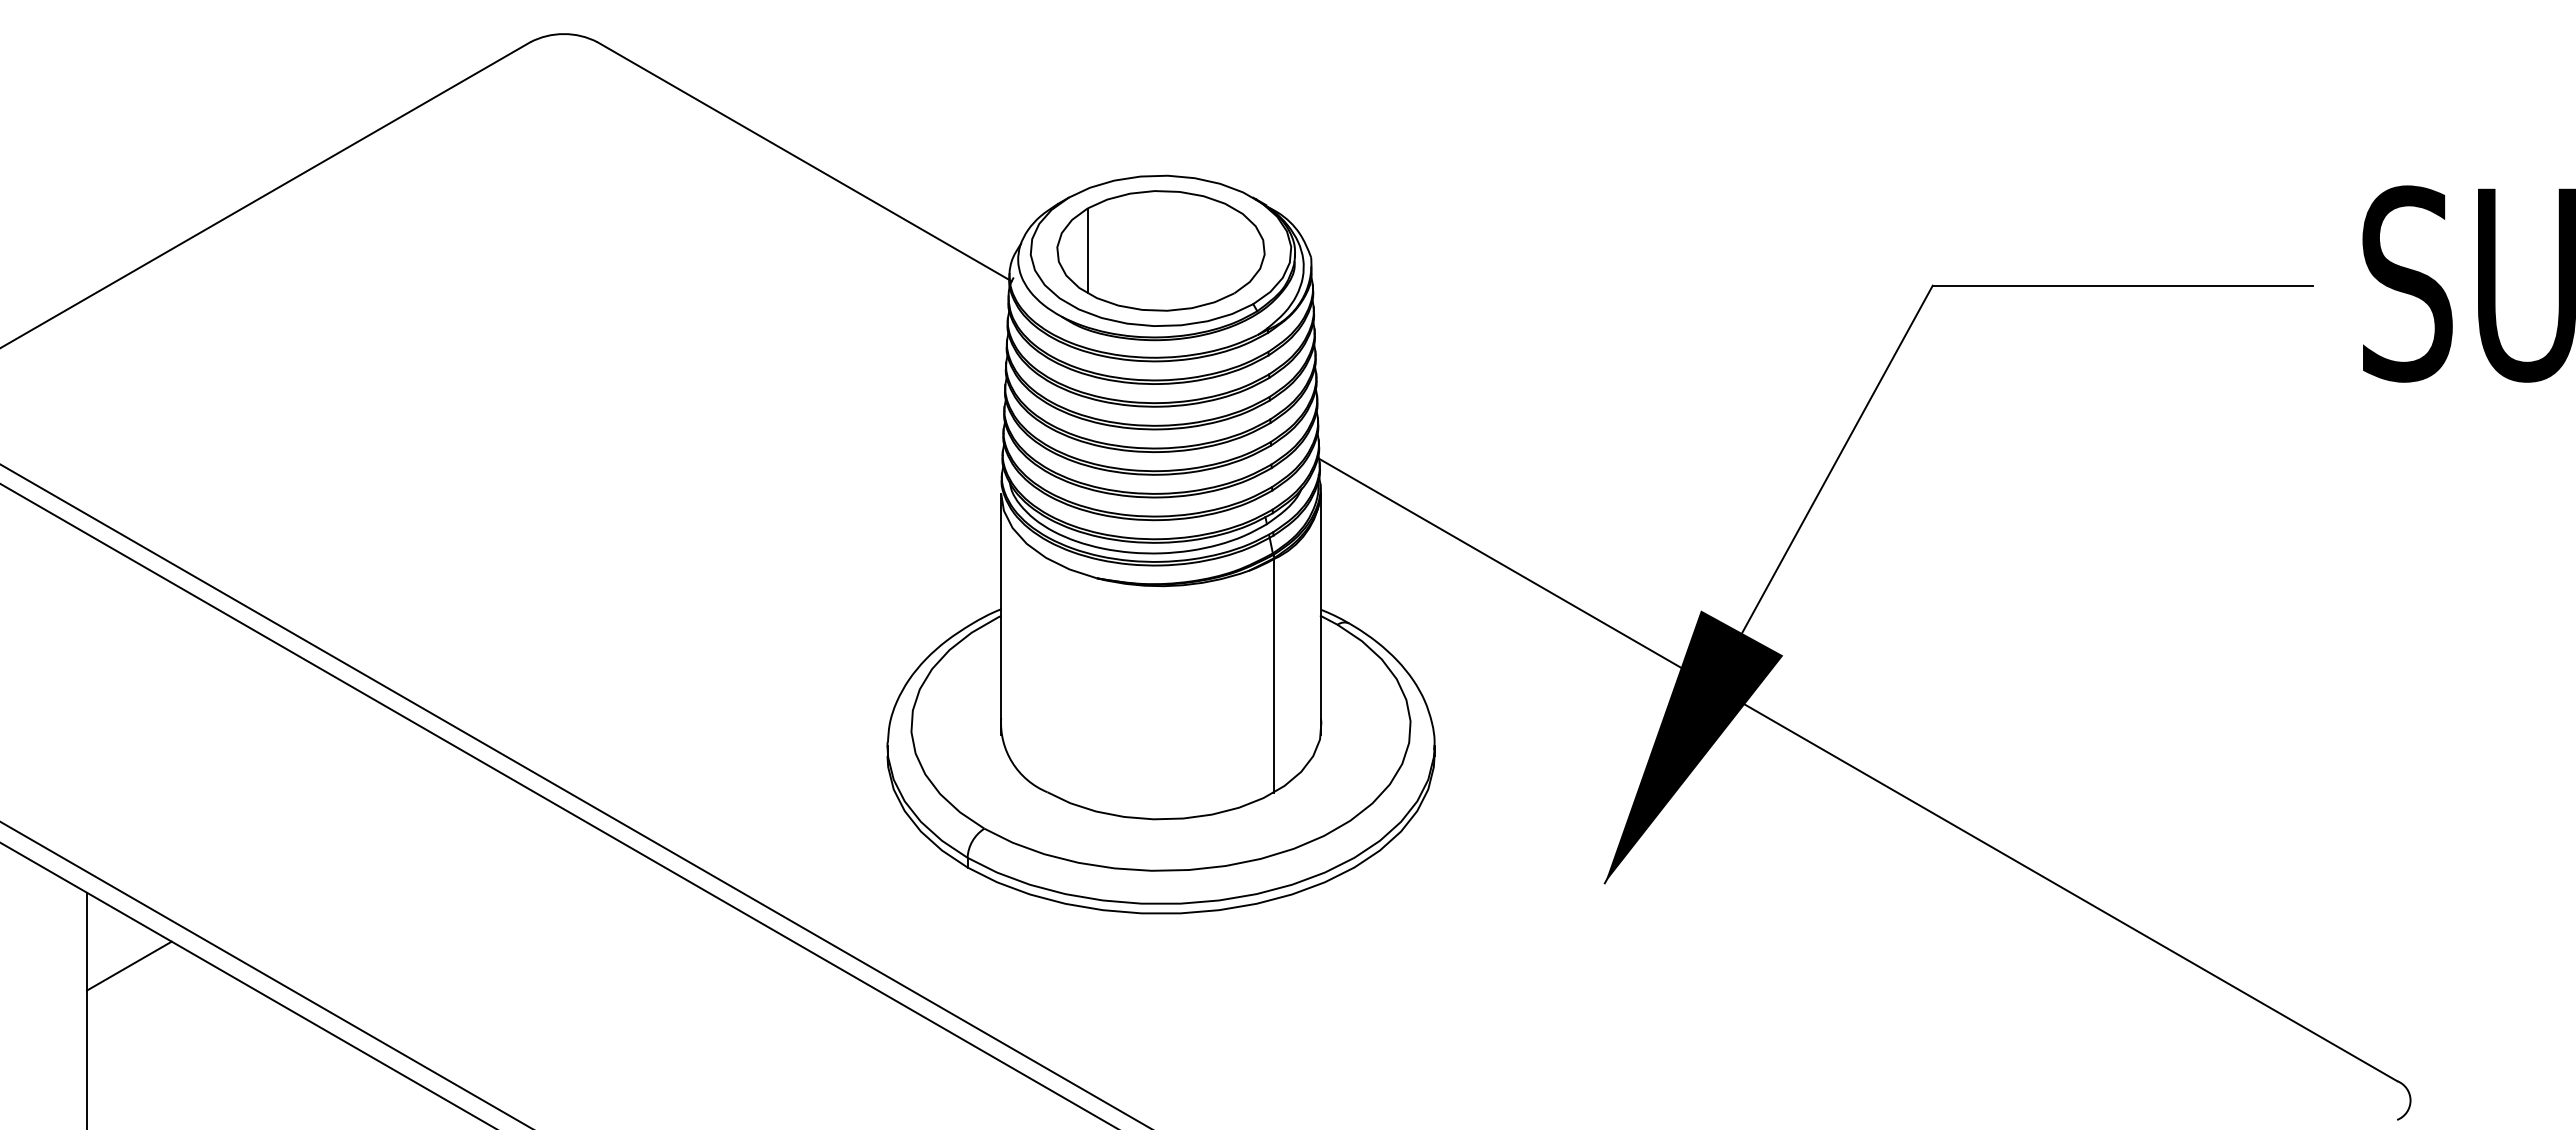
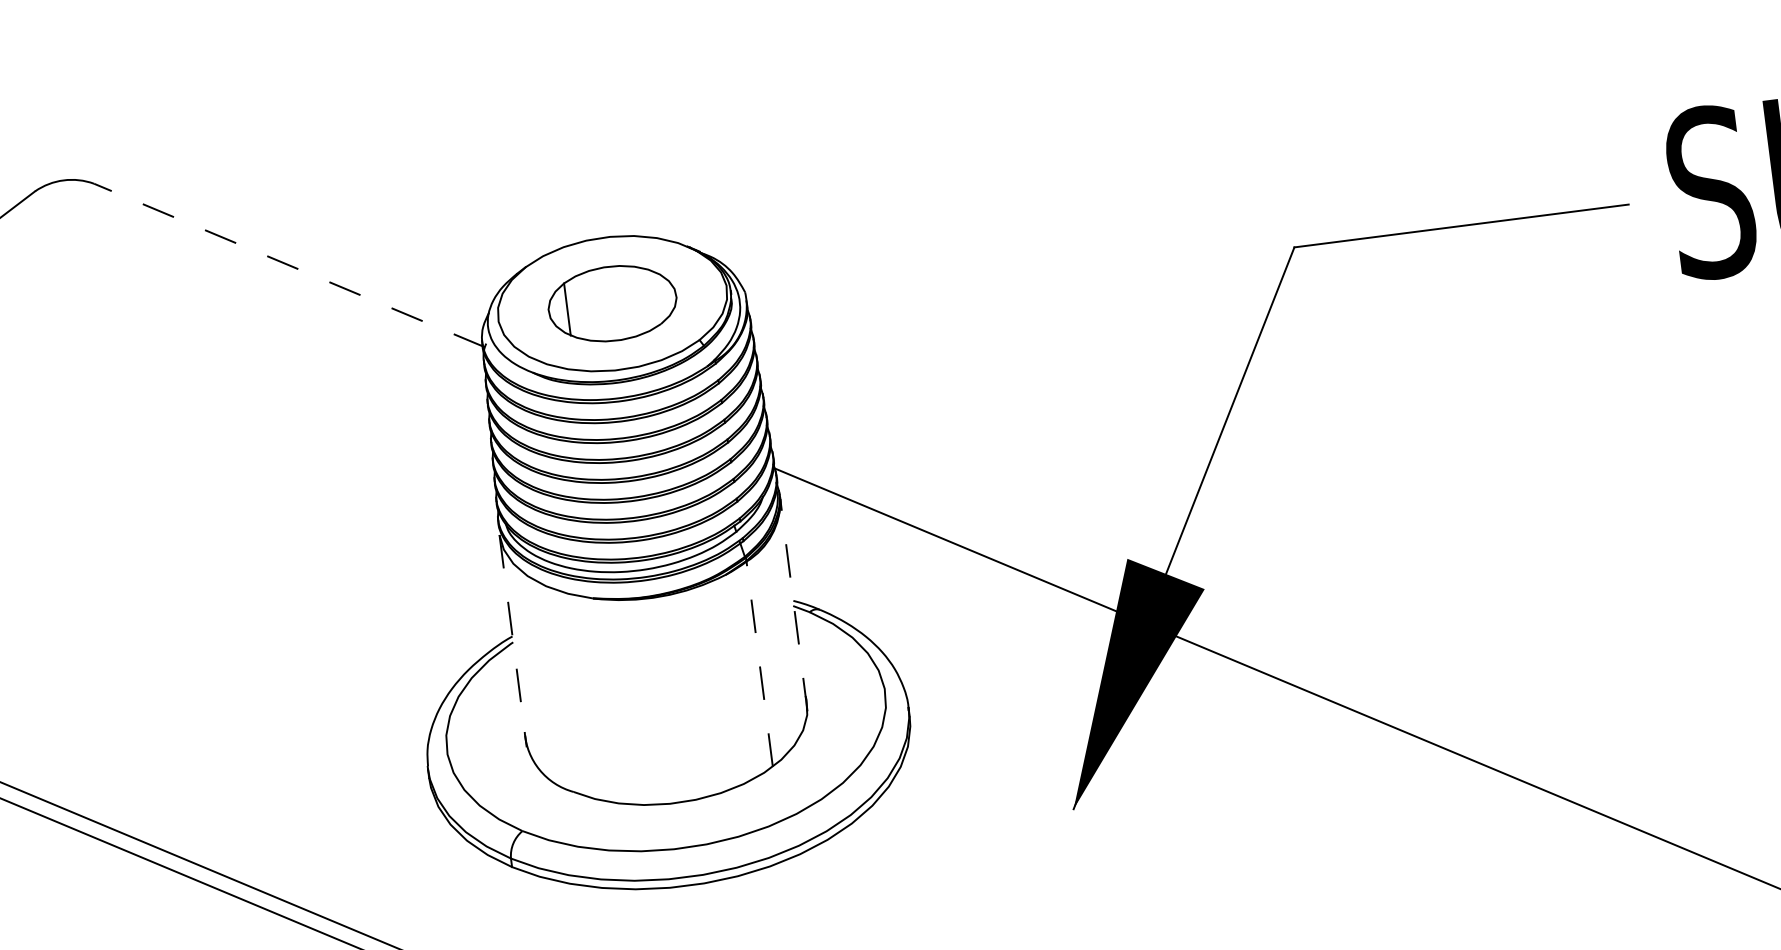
line: (804, 161) -> (289, 265), solid -> dashed
part: (1160, 250) -> (612, 303), size x0.7
line: (1001, 614) -> (513, 641), solid -> dashed
line: (1320, 614) -> (793, 605), solid -> dashed
line: (1274, 675) -> (760, 663), solid -> dashed

